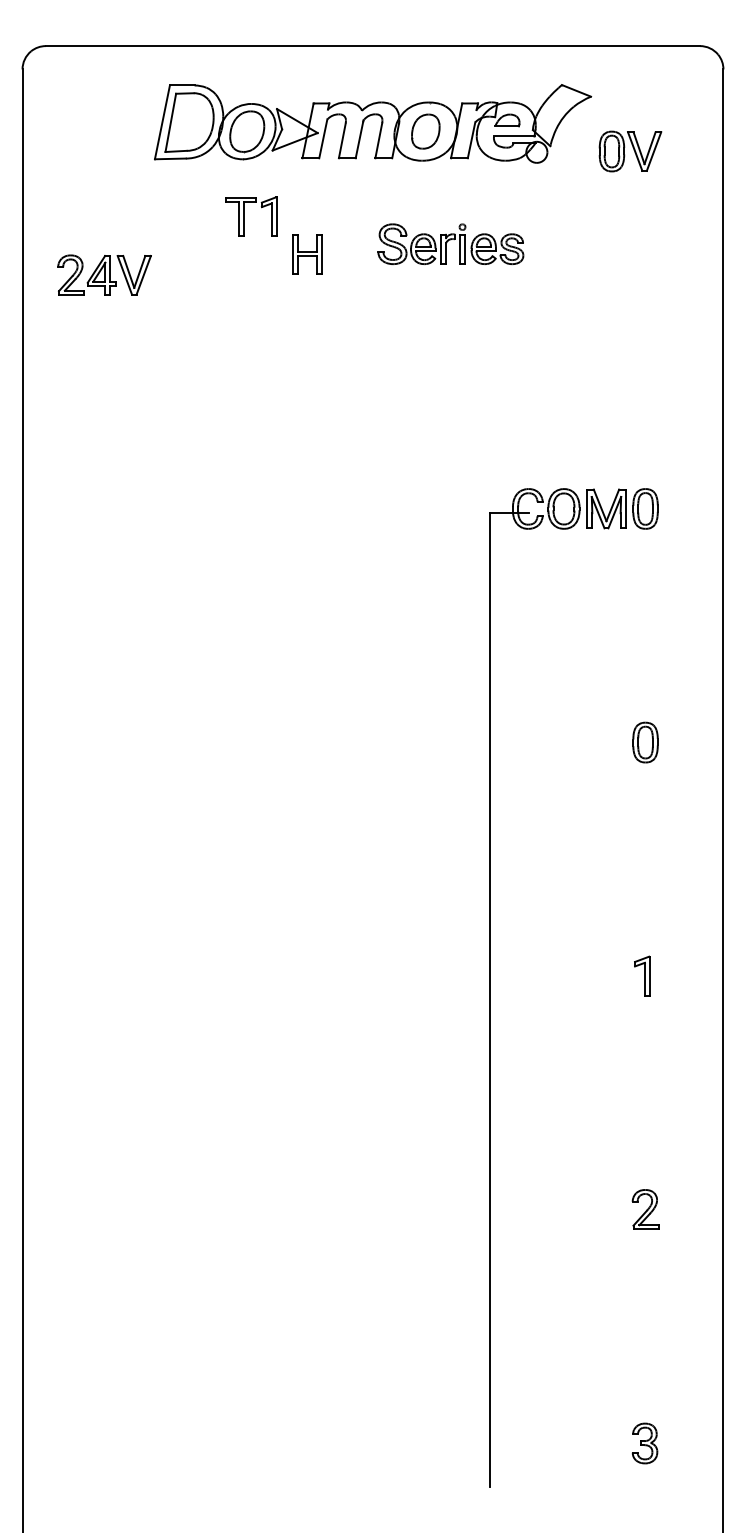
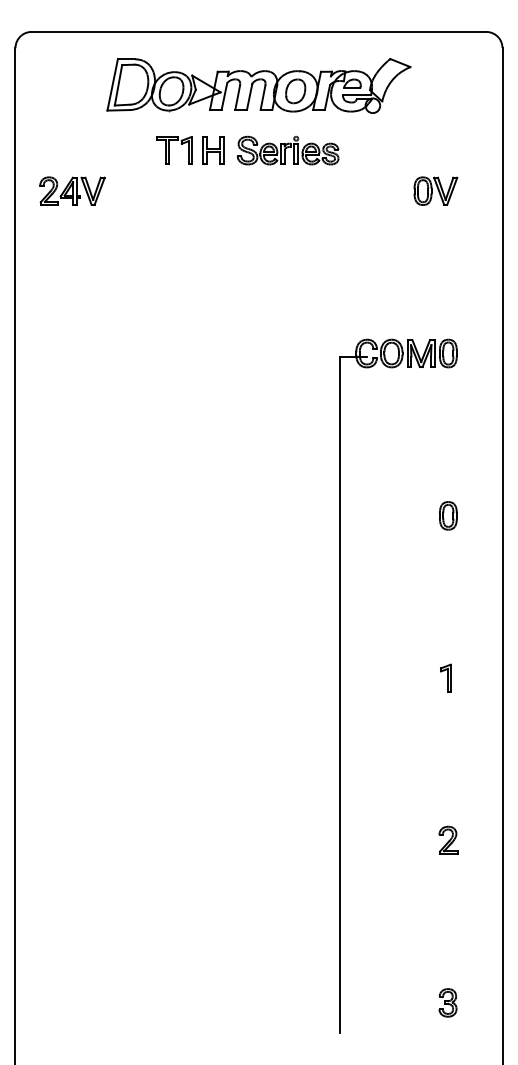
part: (629, 150) -> (435, 190), moved
part: (451, 244) -> (288, 150), moved
part: (307, 254) -> (213, 150), moved

